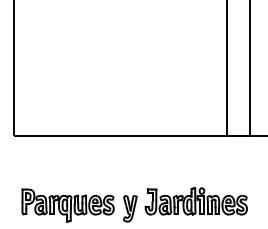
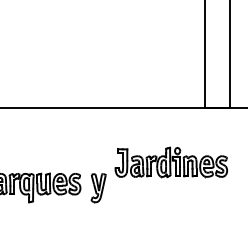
part: (195, 201) -> (170, 162), moved

